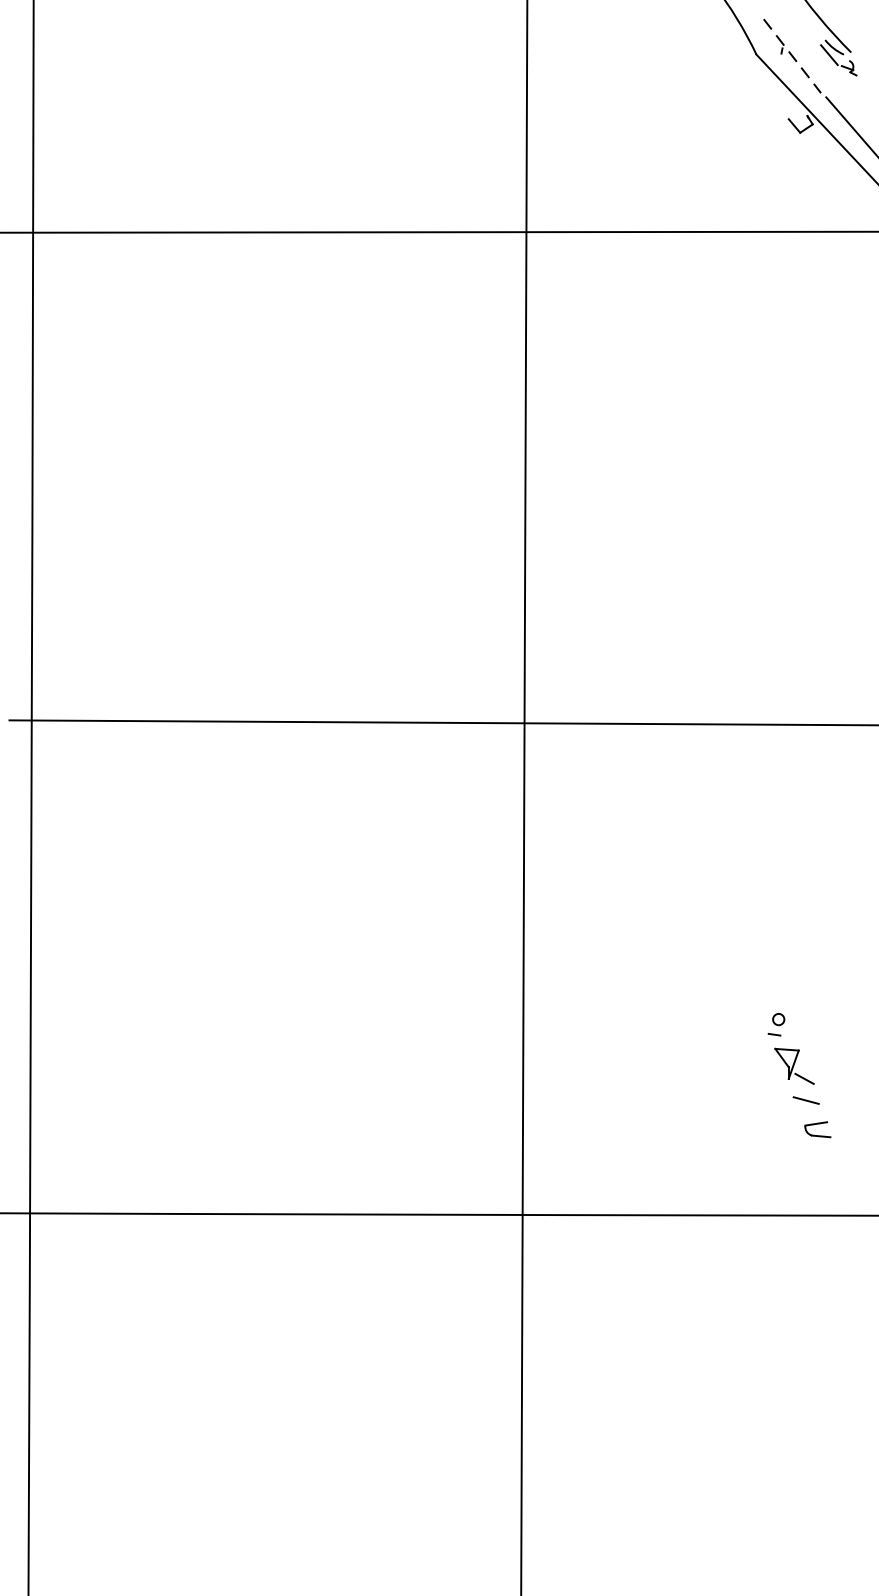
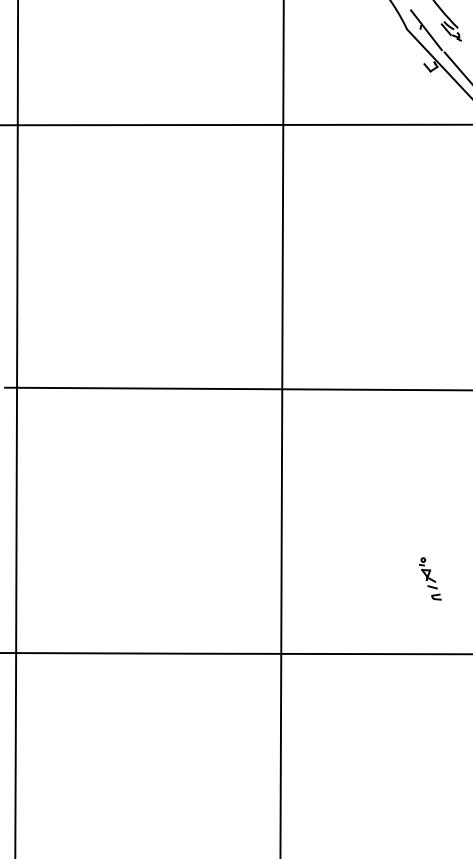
line: (792, 56) -> (426, 30), dashed -> solid
part: (799, 1074) -> (430, 578), size x0.62

